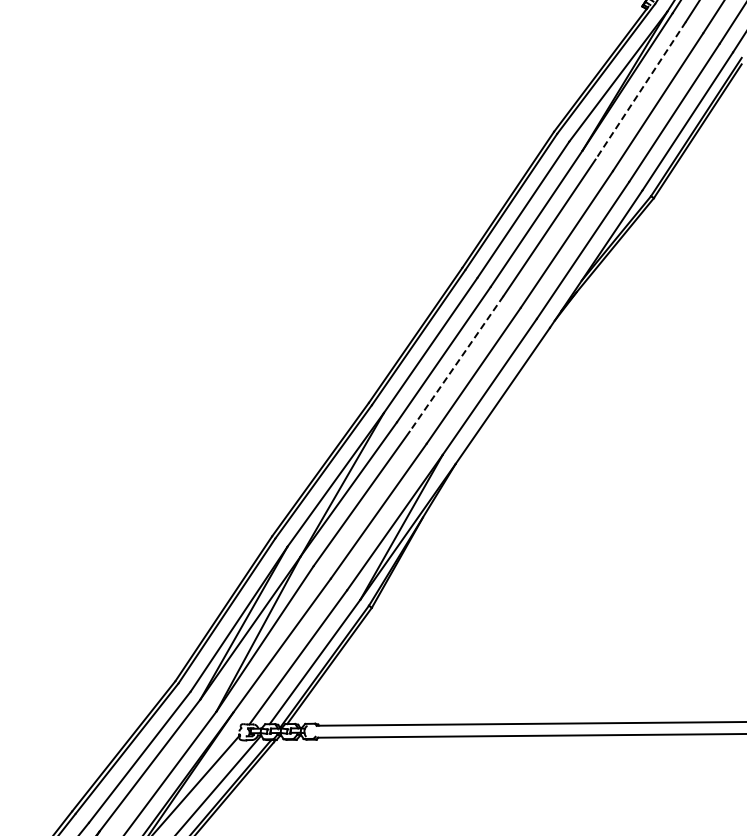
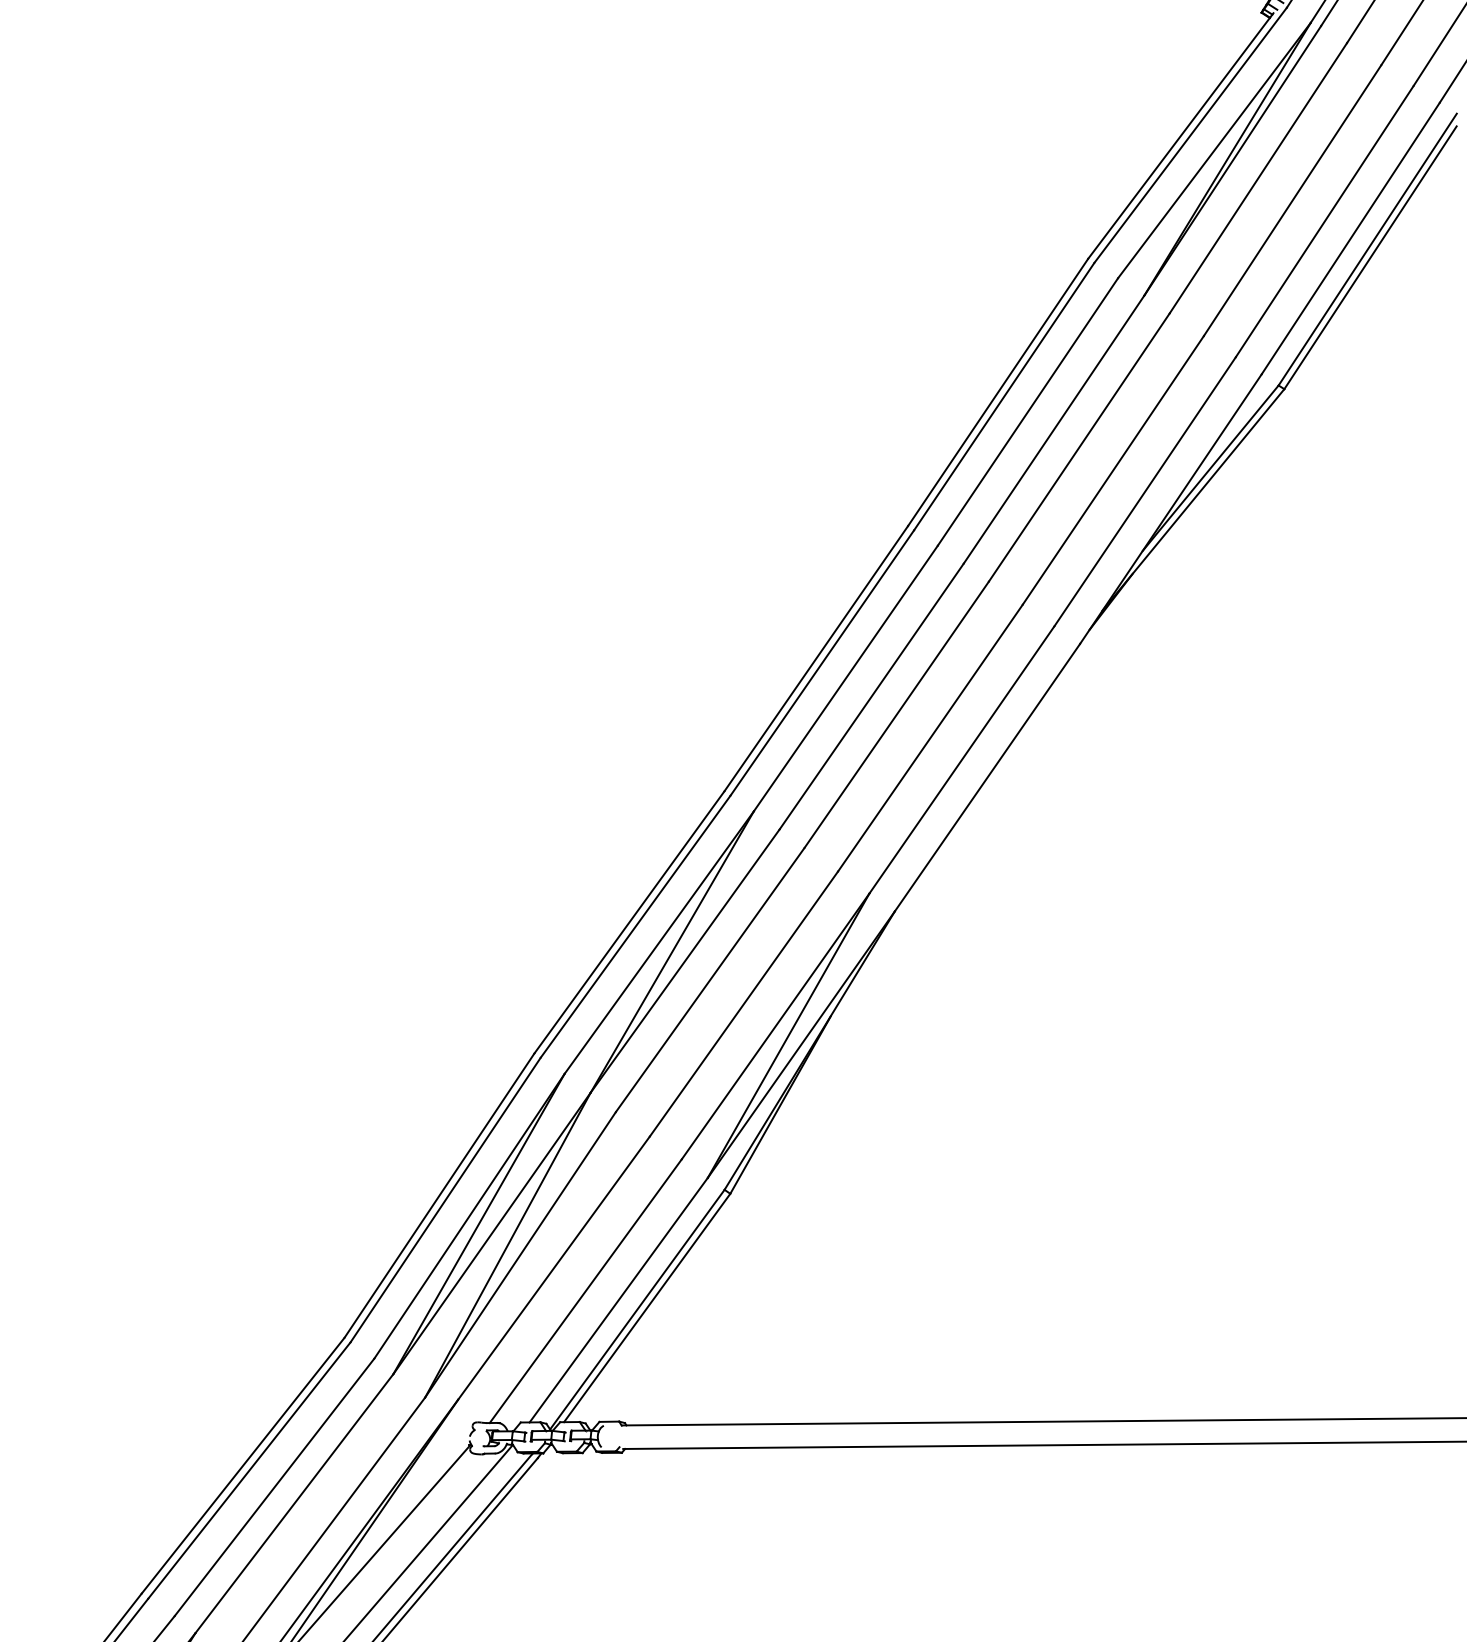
line: (640, 91) -> (1257, 179), dashed -> solid
line: (456, 364) -> (896, 715), dashed -> solid

